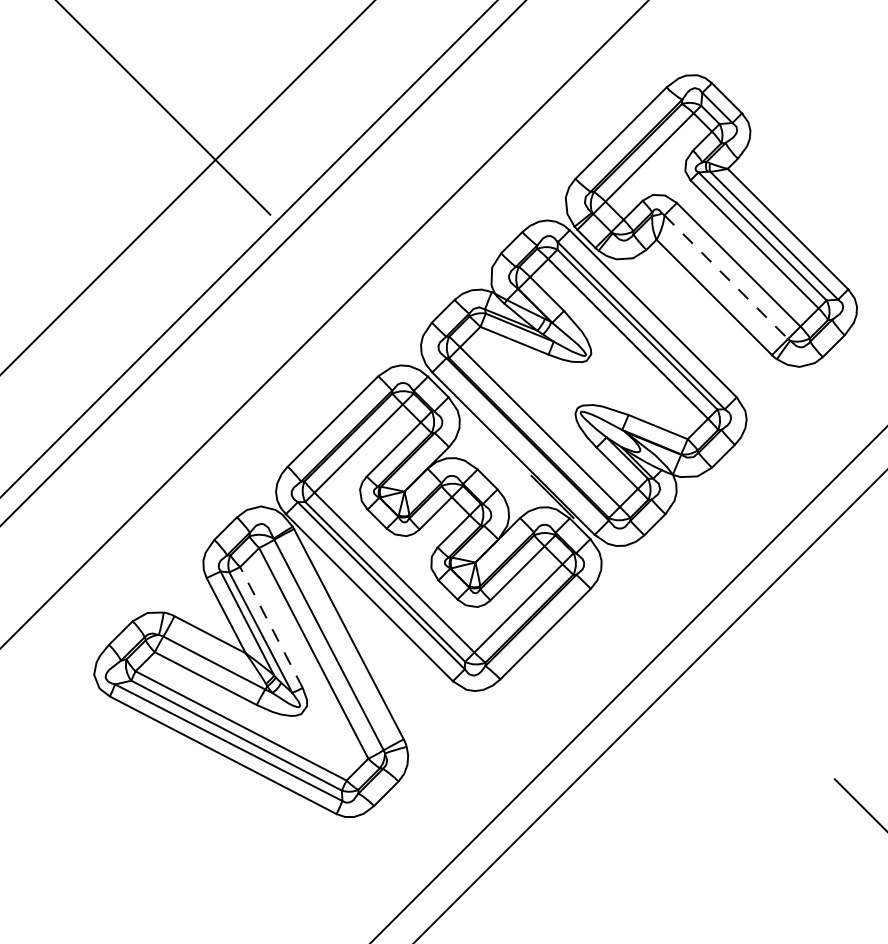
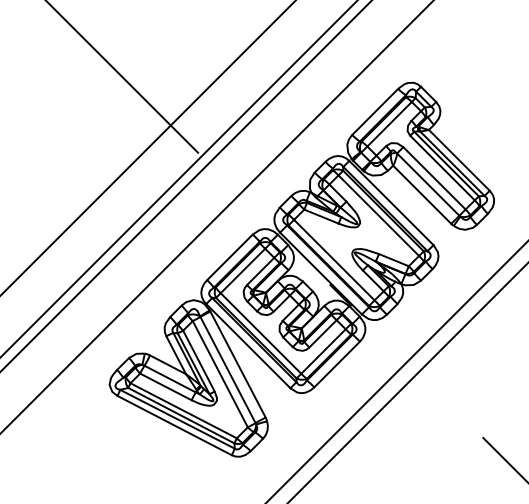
line: (726, 277) -> (428, 184), dashed -> solid
line: (270, 626) -> (198, 360), dashed -> solid

